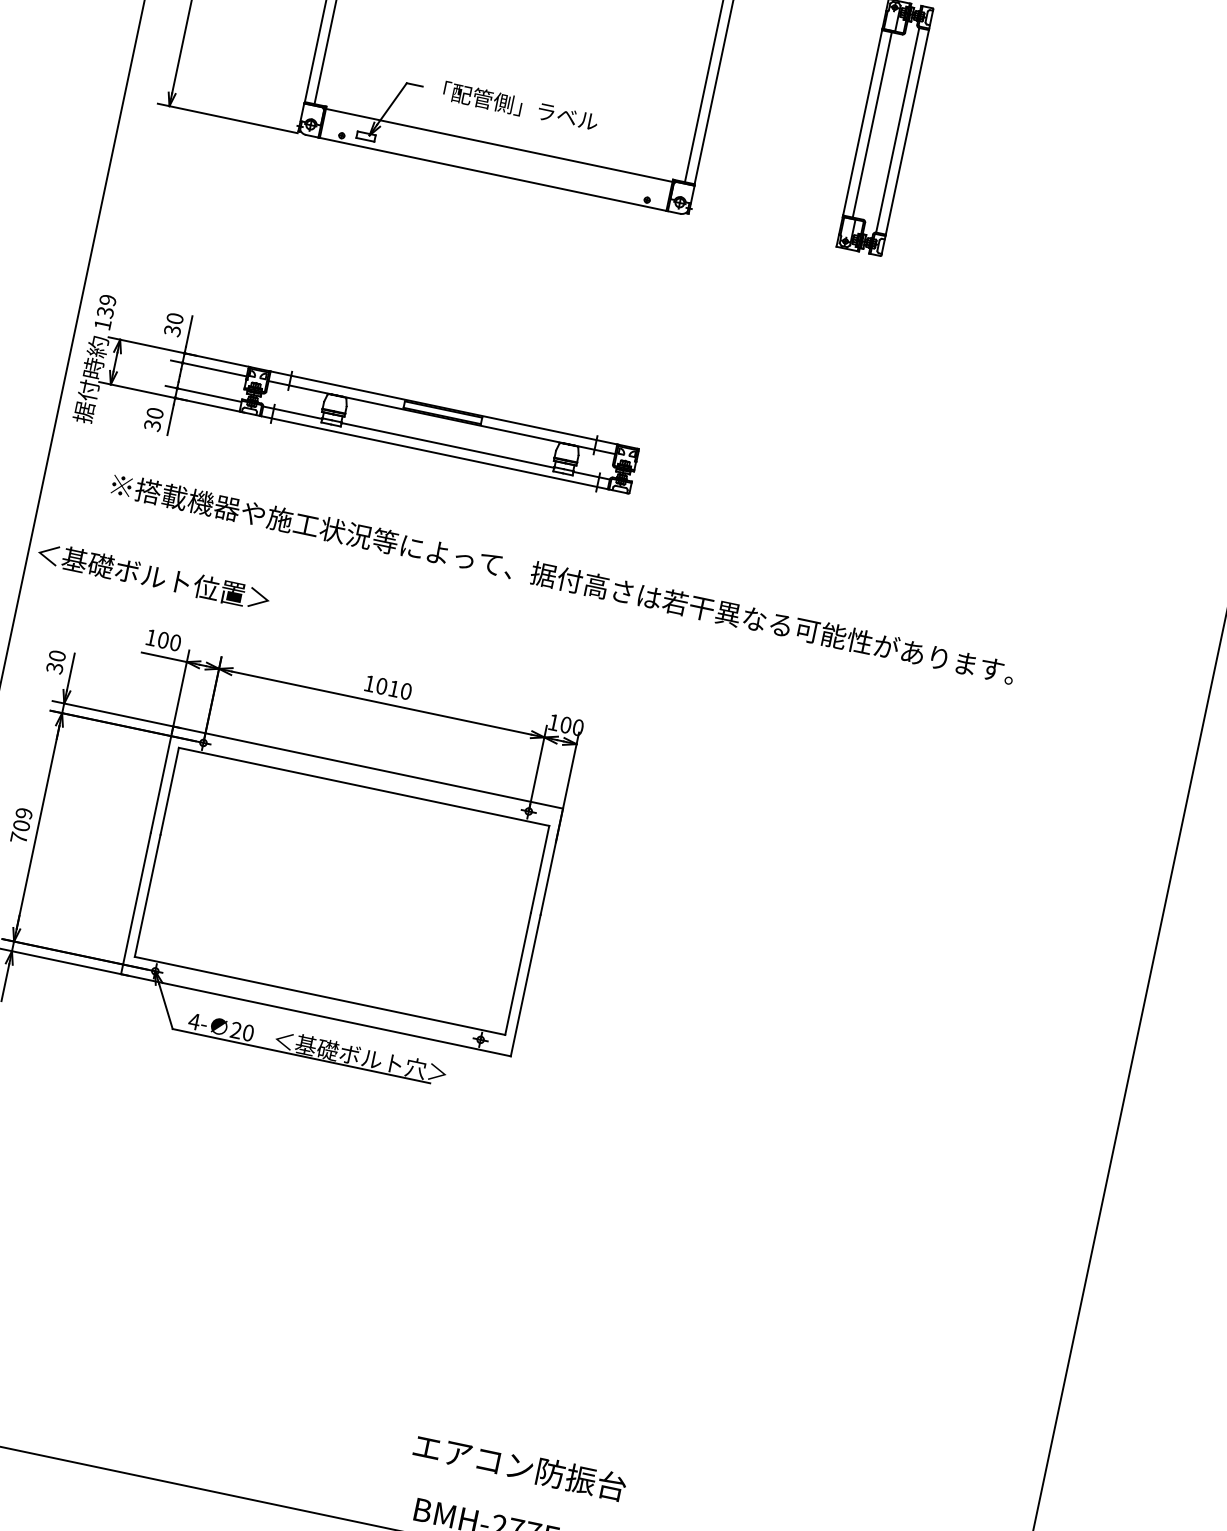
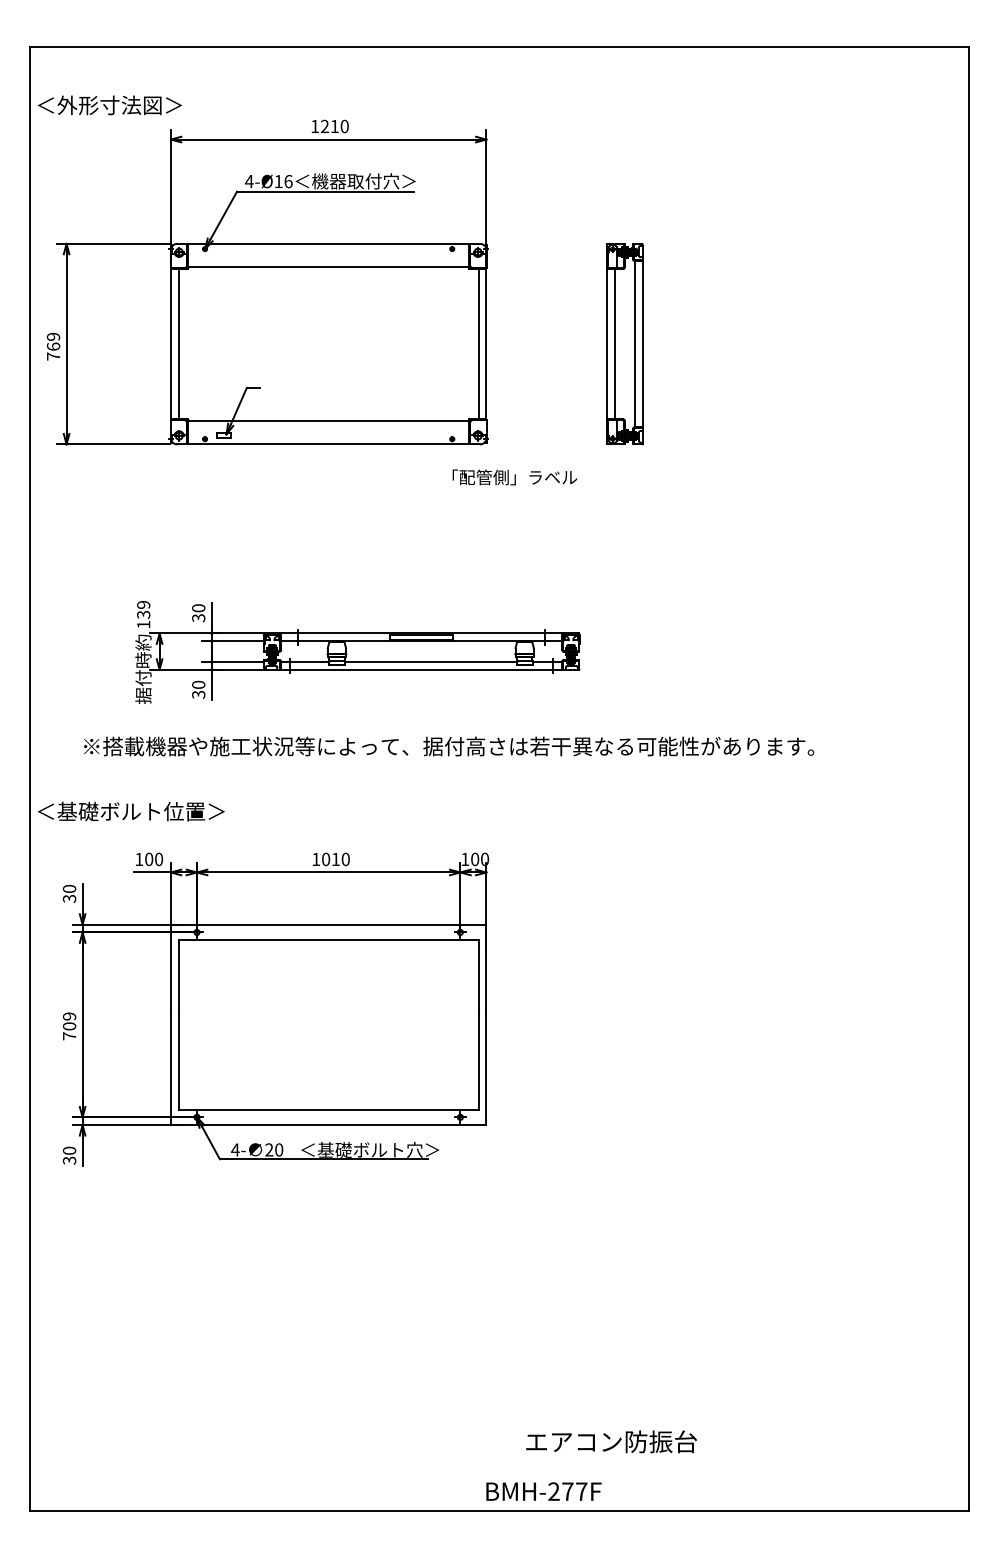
text: (520, 106) -> (514, 477), moved
part: (359, 414) -> (357, 652), moved
text: (519, 1466) -> (611, 1441), moved

